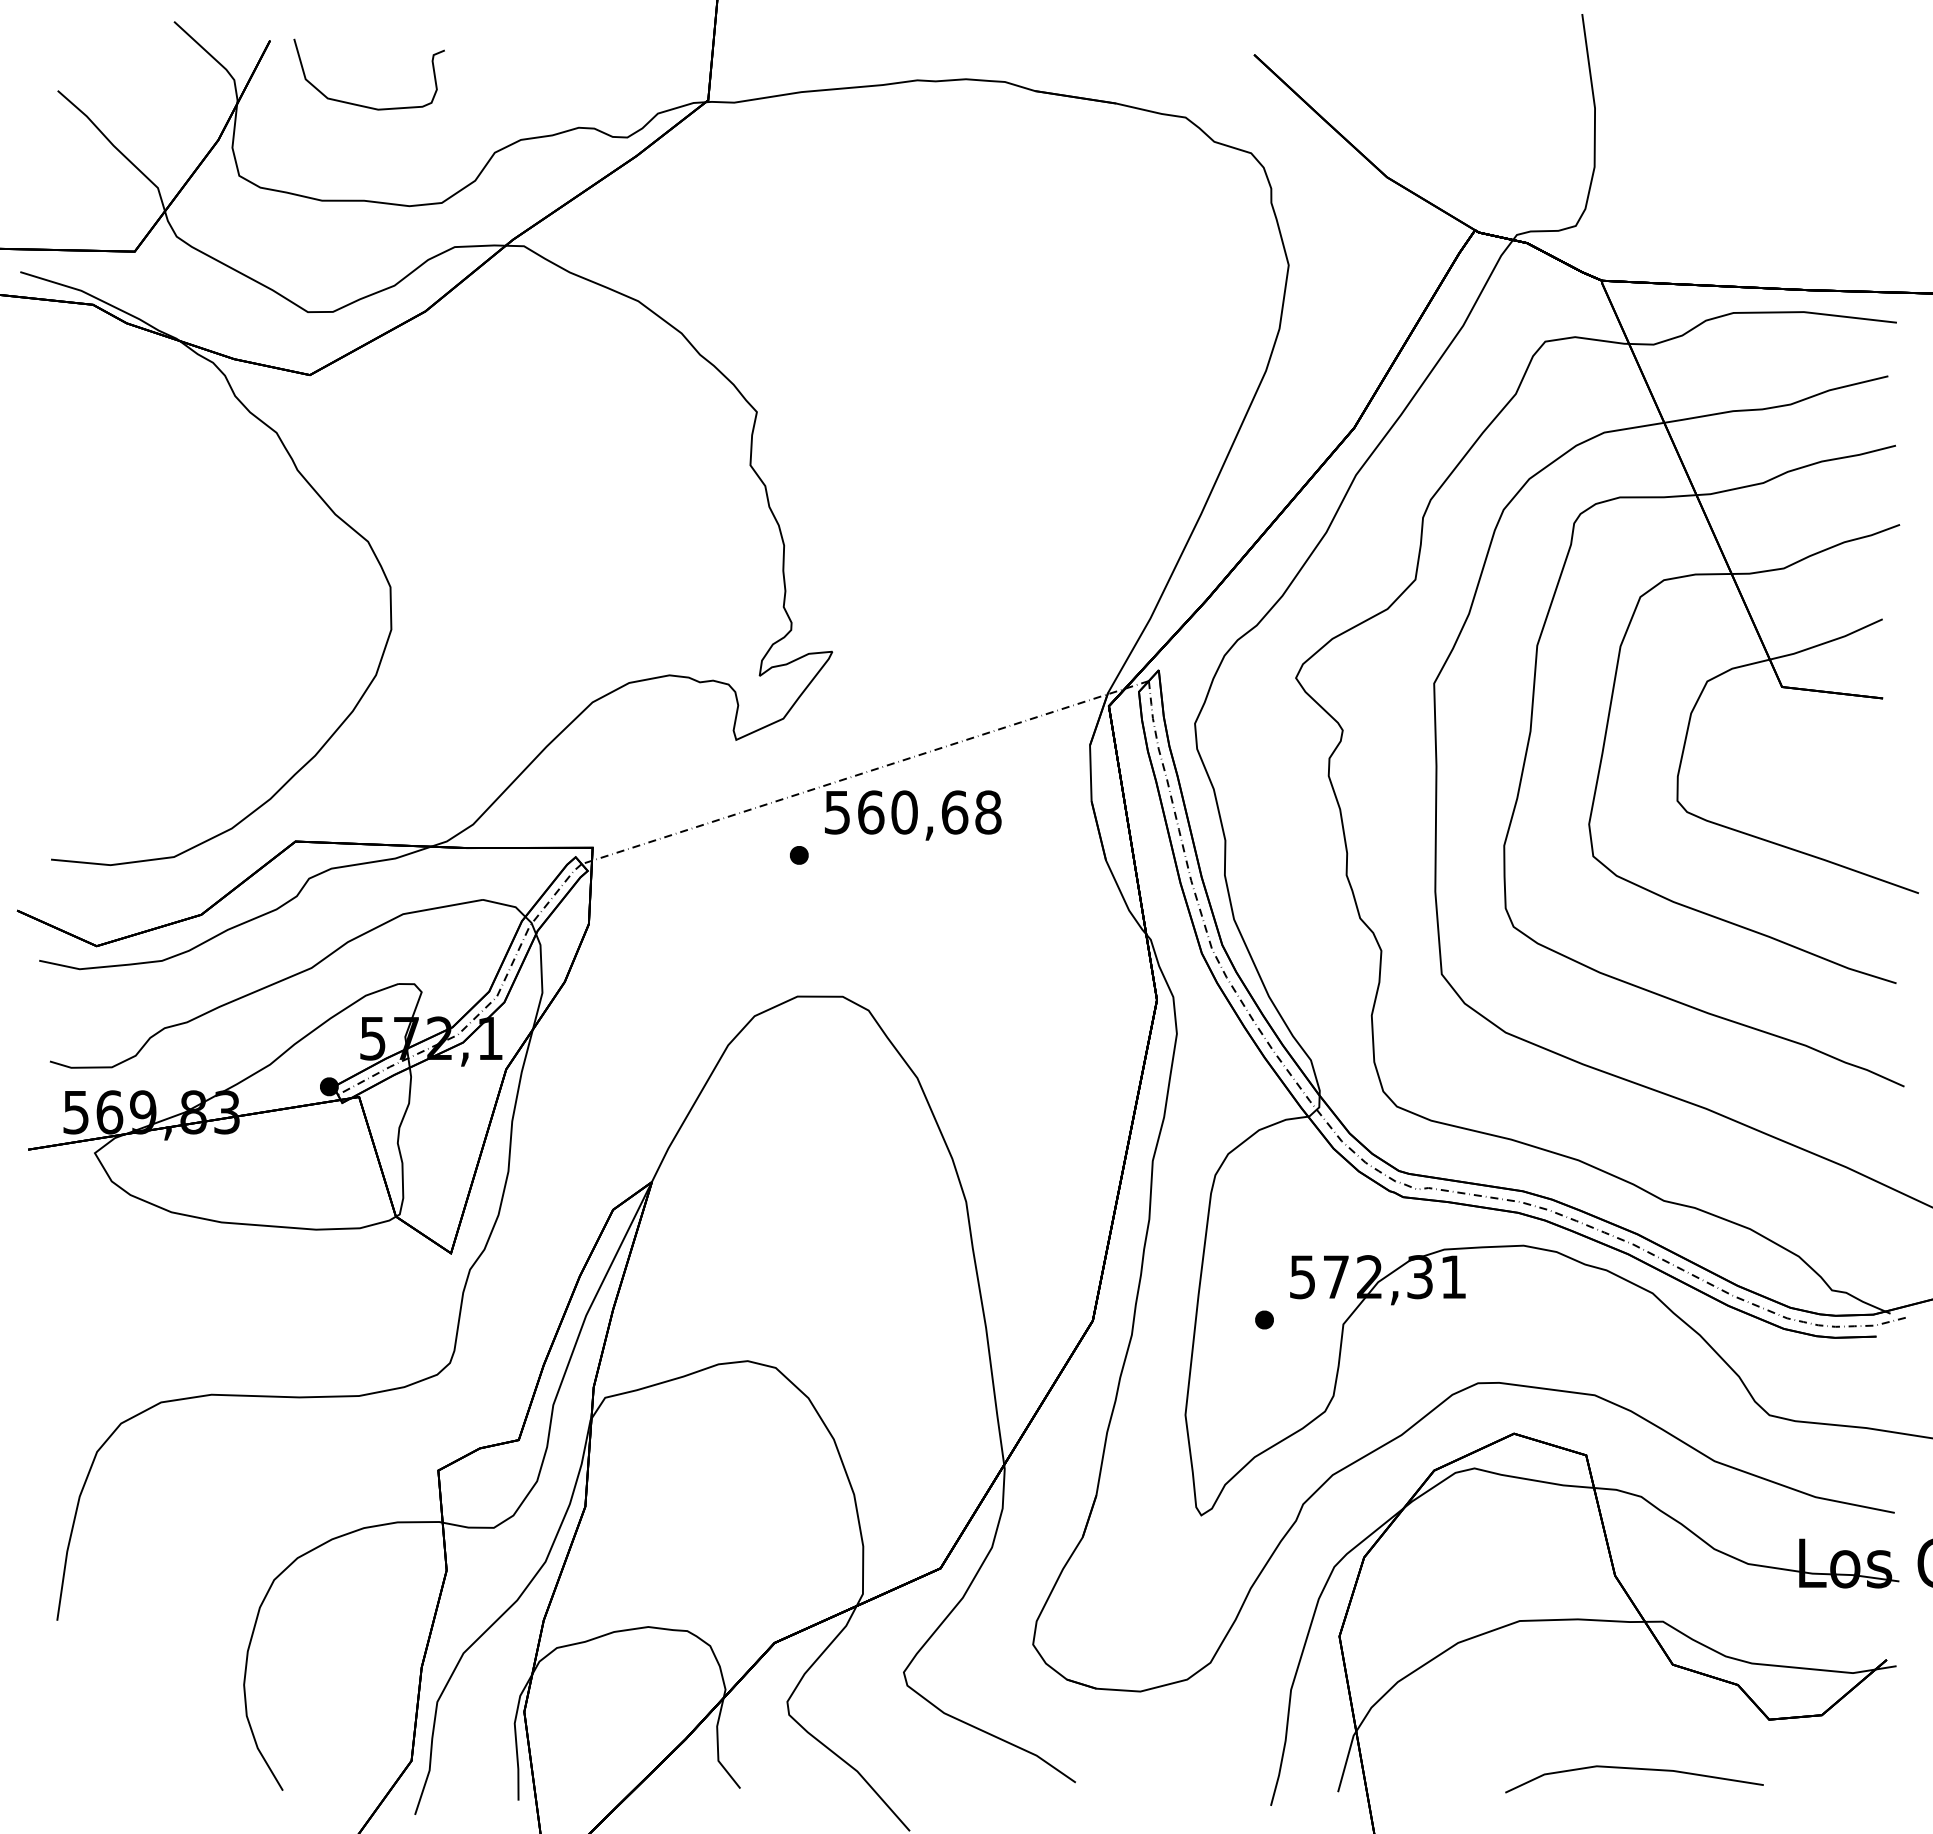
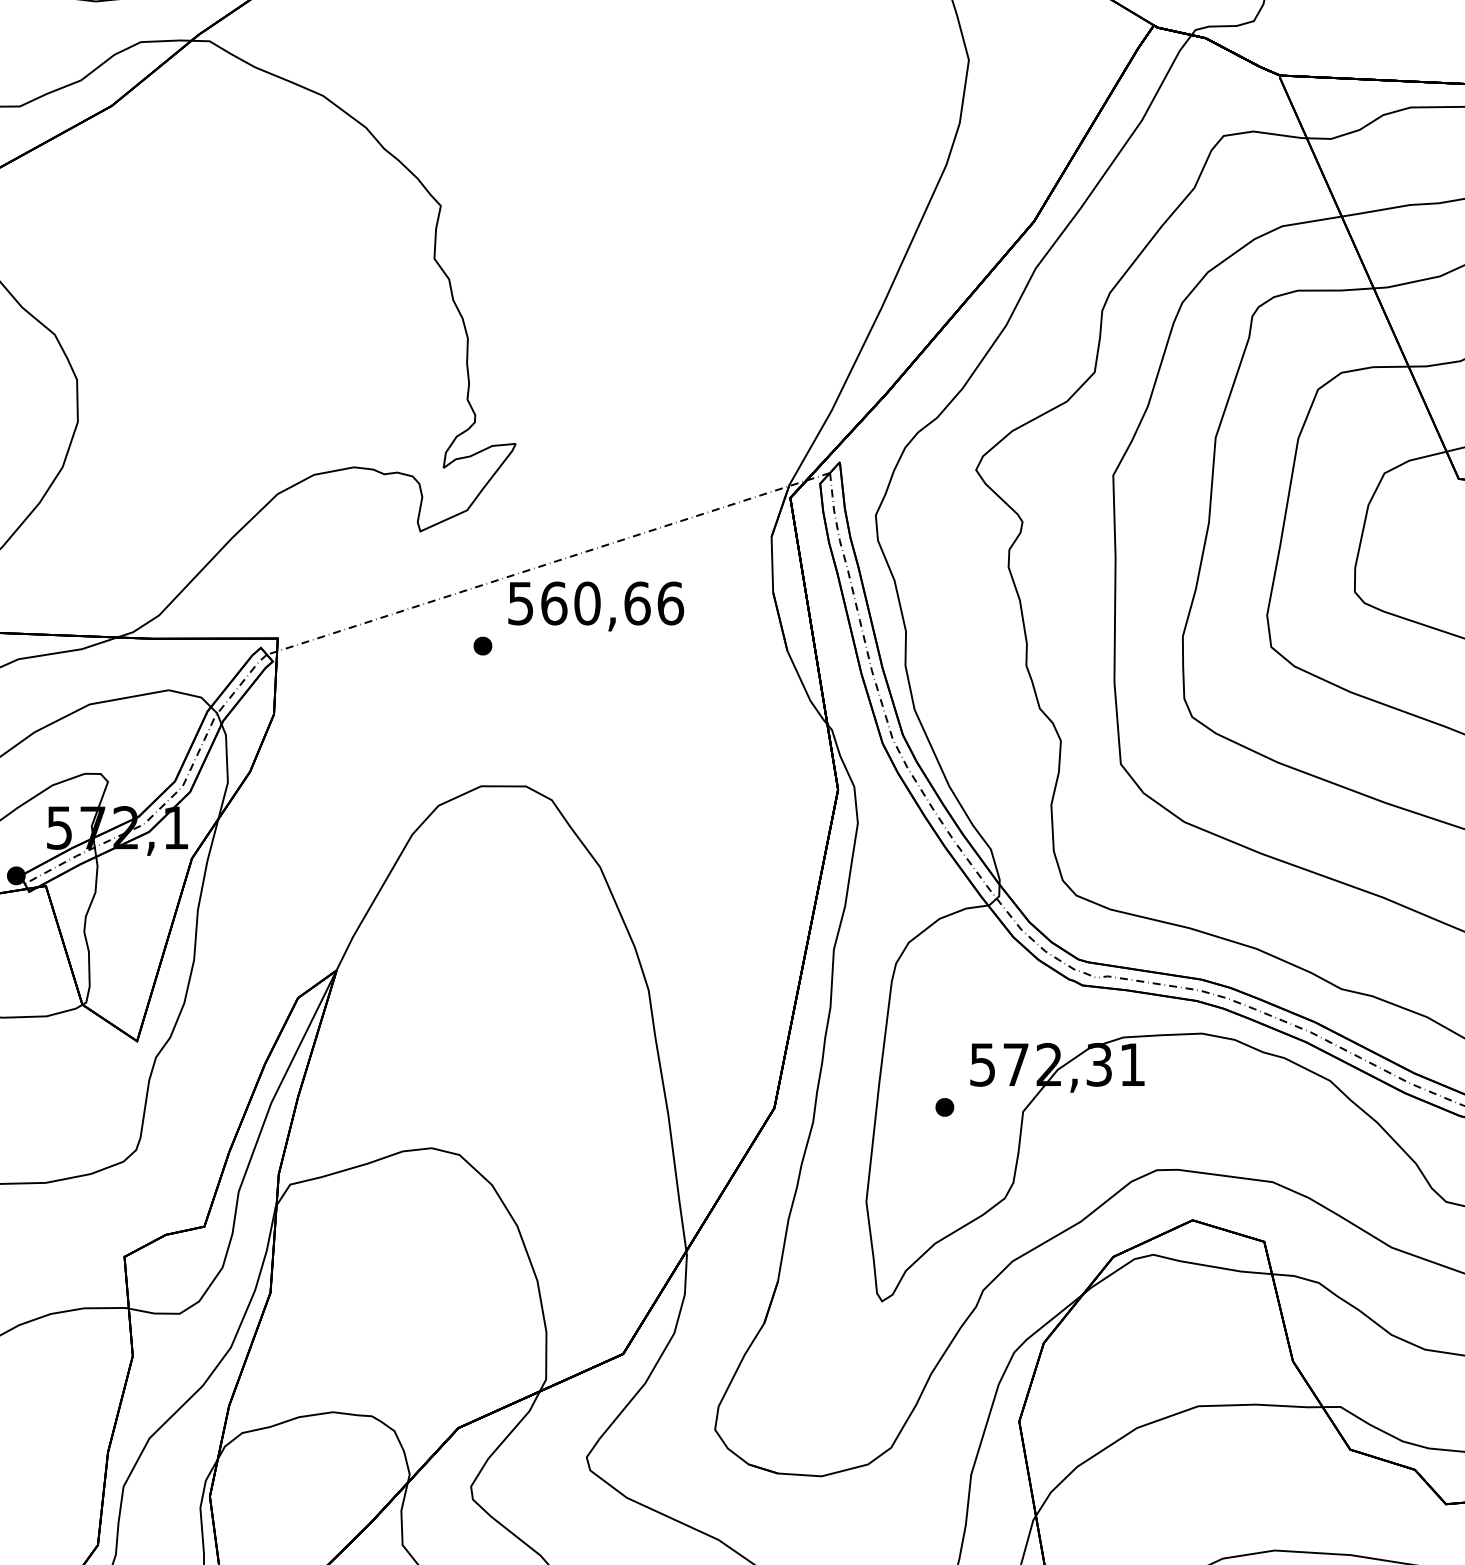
text: (988, 812) -> (670, 603), 560,68 -> 560,66

